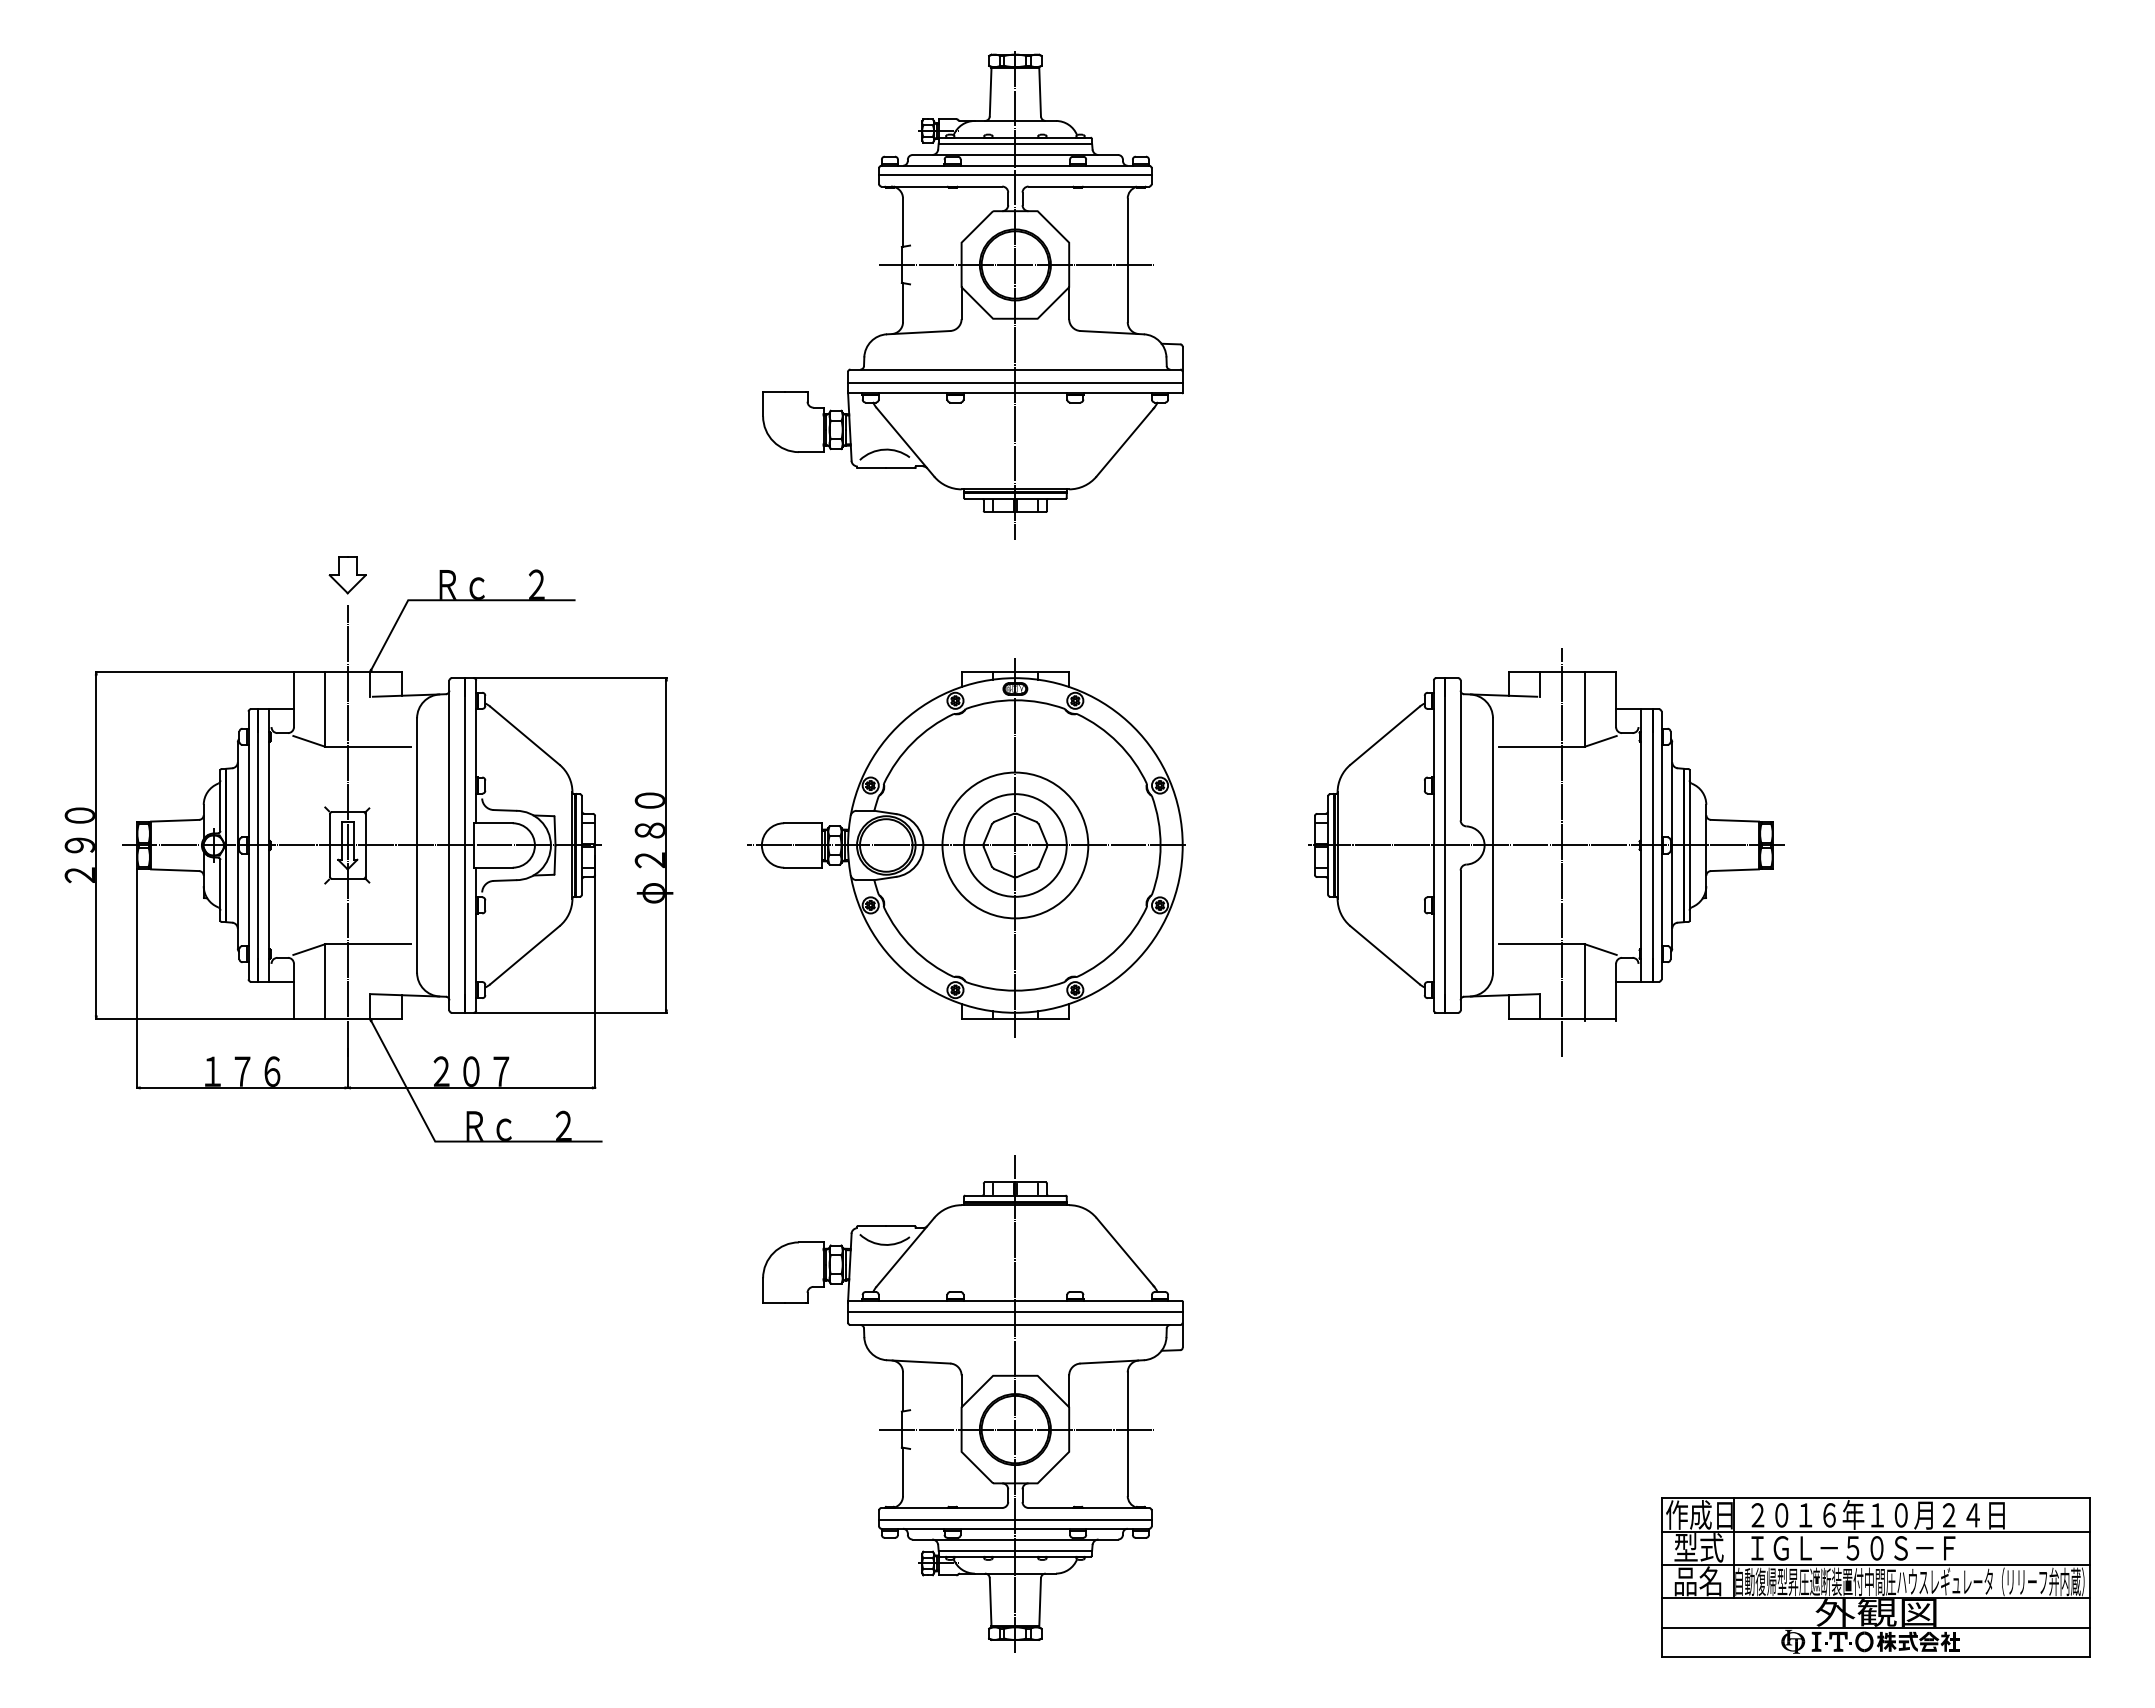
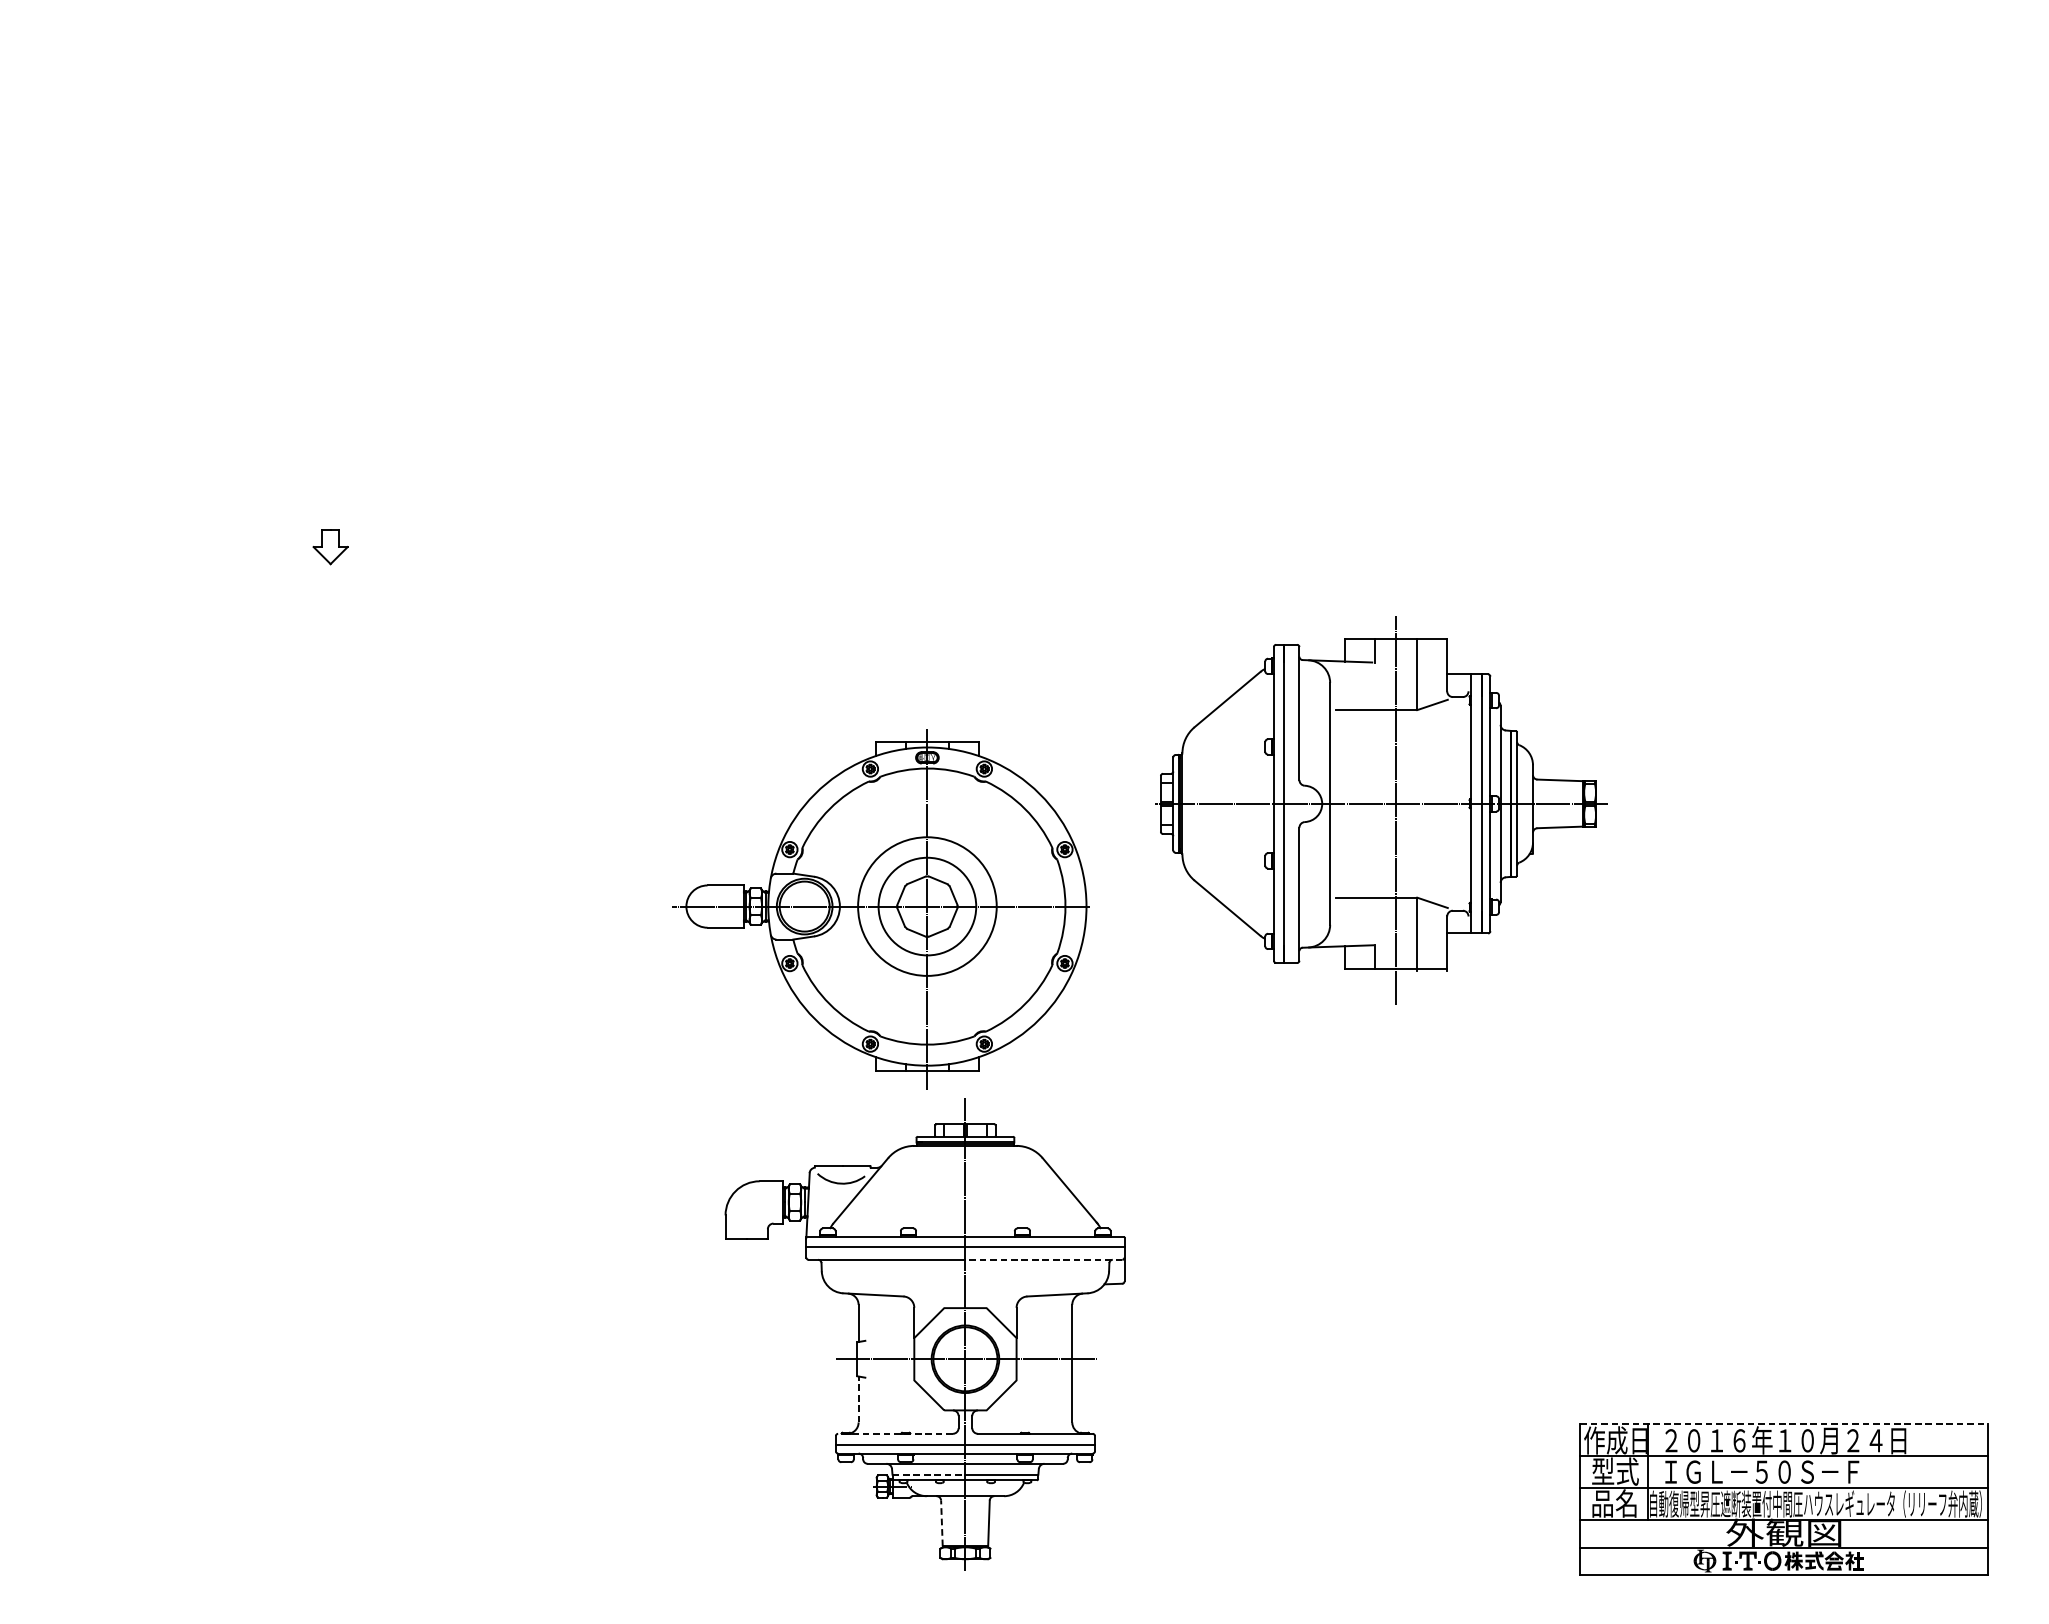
part: (972, 295) -> (924, 280), removed
part: (966, 847) -> (880, 908), moved
part: (1546, 852) -> (1381, 810), moved
part: (368, 855) -> (350, 813), removed
line: (1097, 1325) -> (1043, 1260), solid -> dashed
line: (903, 1471) -> (859, 1399), solid -> dashed
line: (1876, 1498) -> (1784, 1424), solid -> dashed
line: (941, 1507) -> (895, 1433), solid -> dashed
line: (977, 1550) -> (929, 1474), solid -> dashed
line: (990, 1601) -> (941, 1522), solid -> dashed

